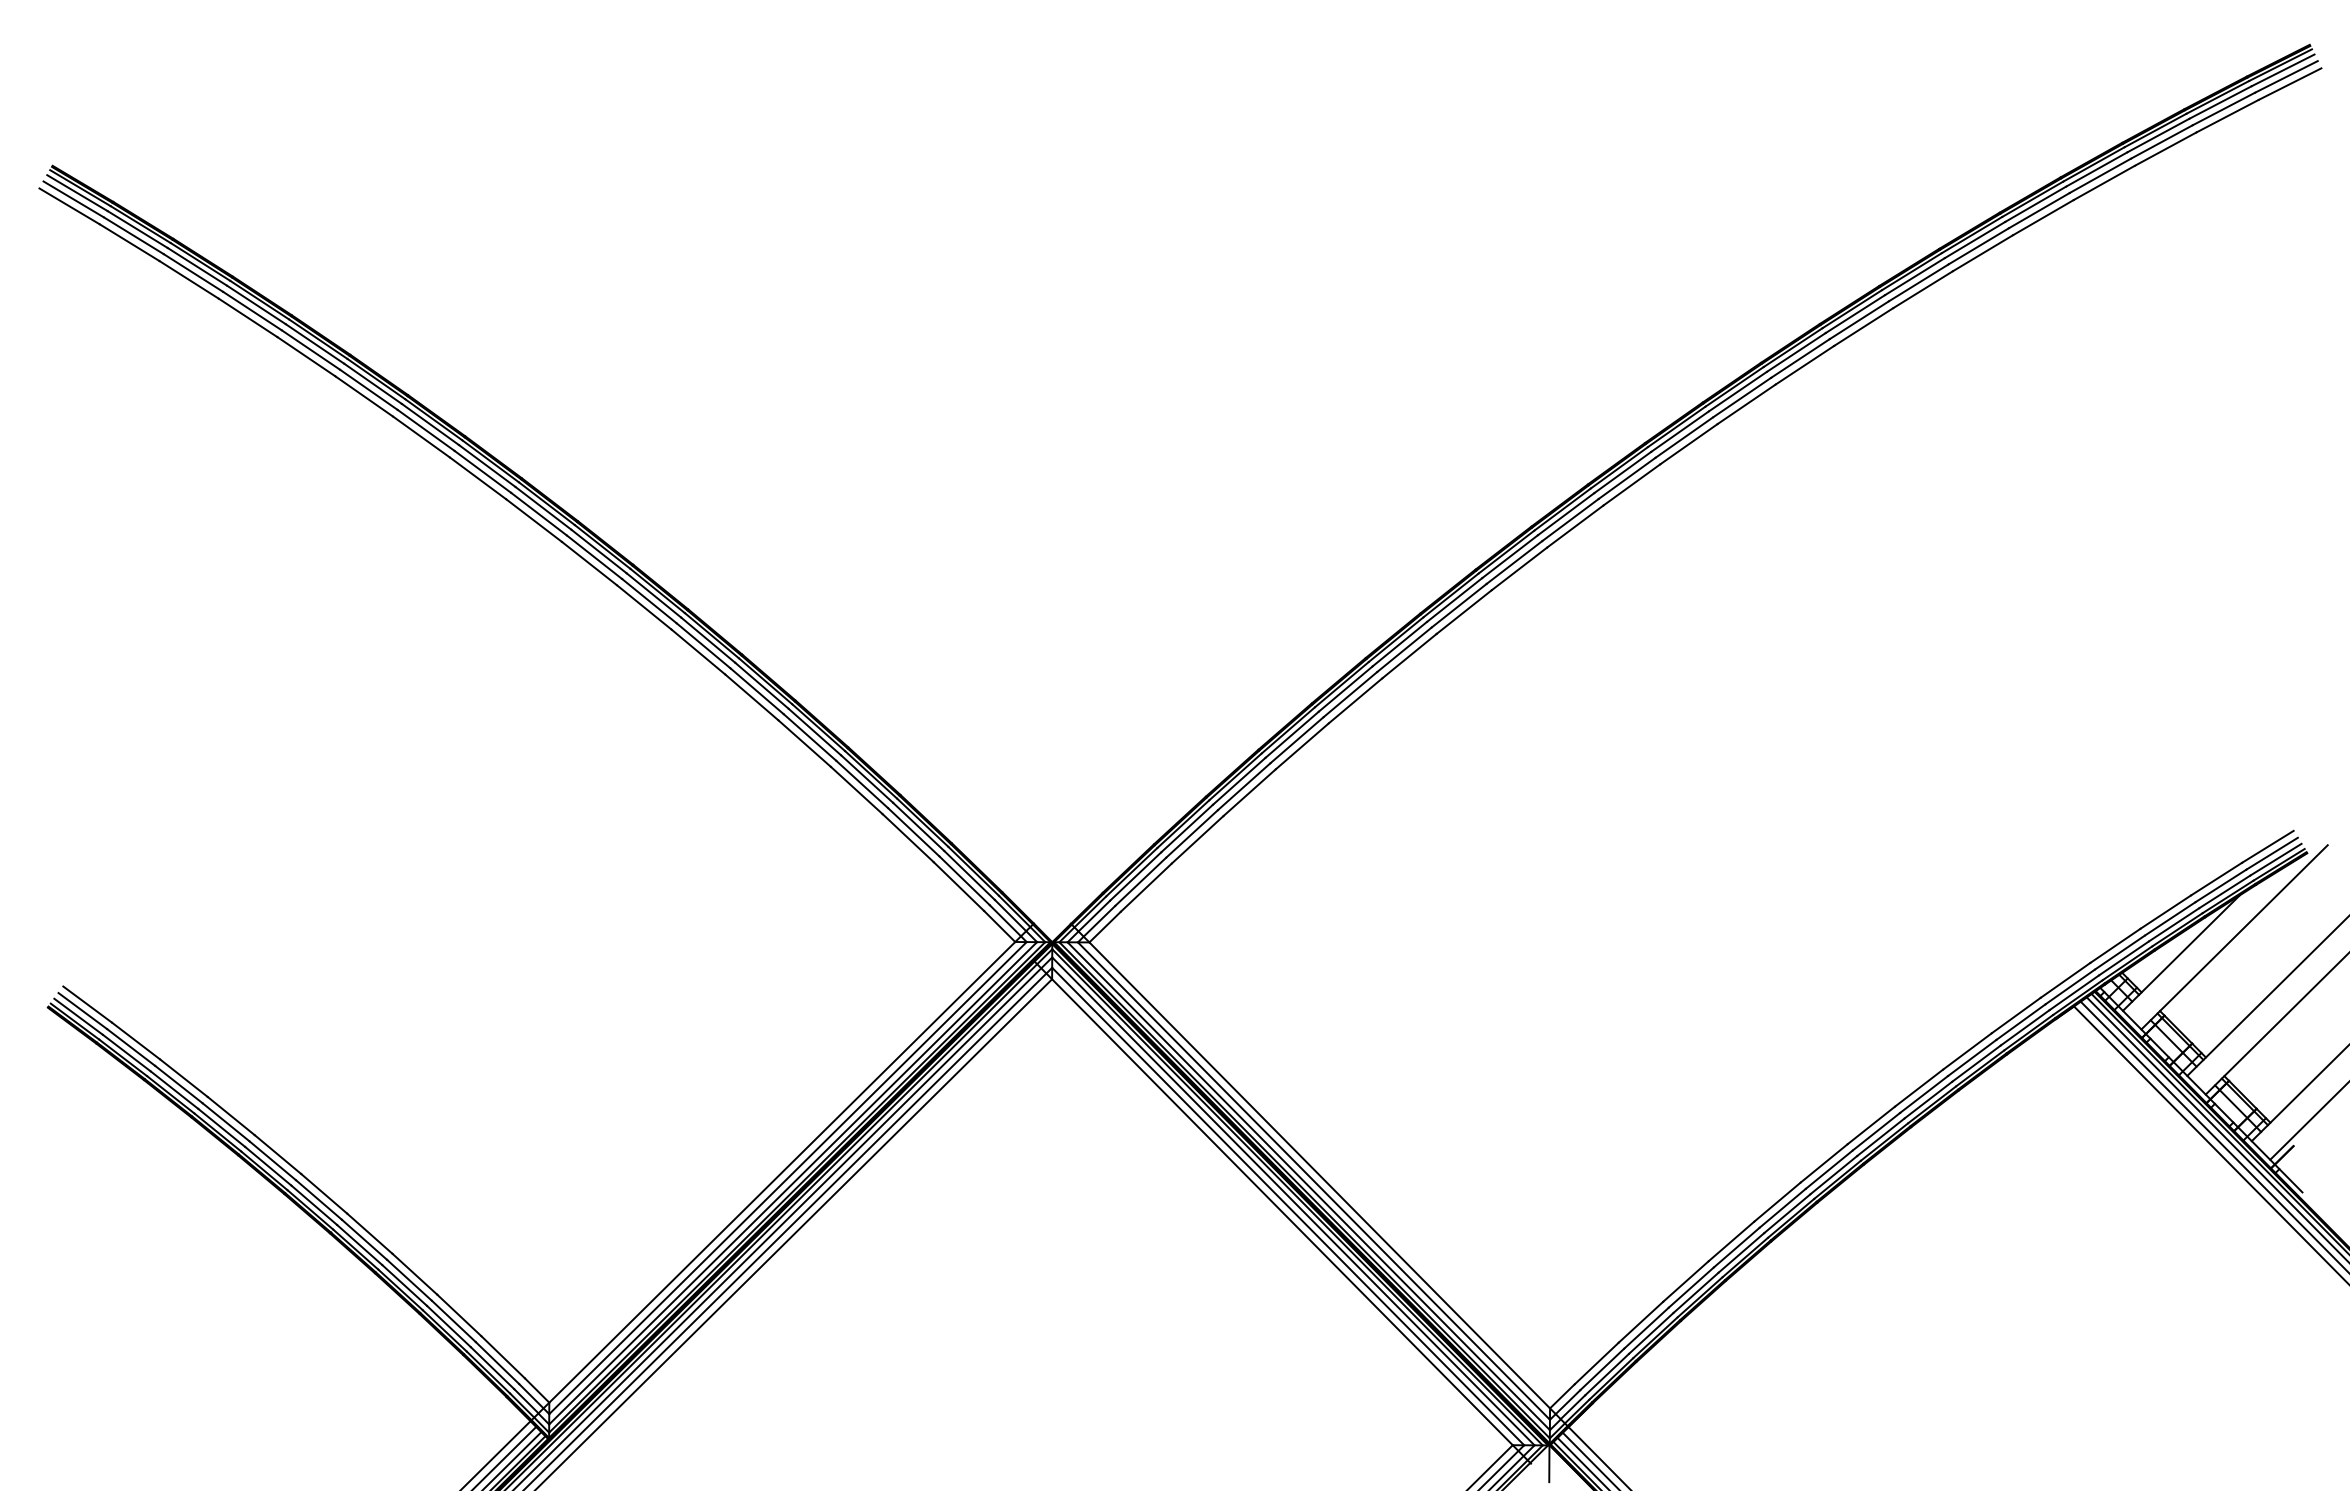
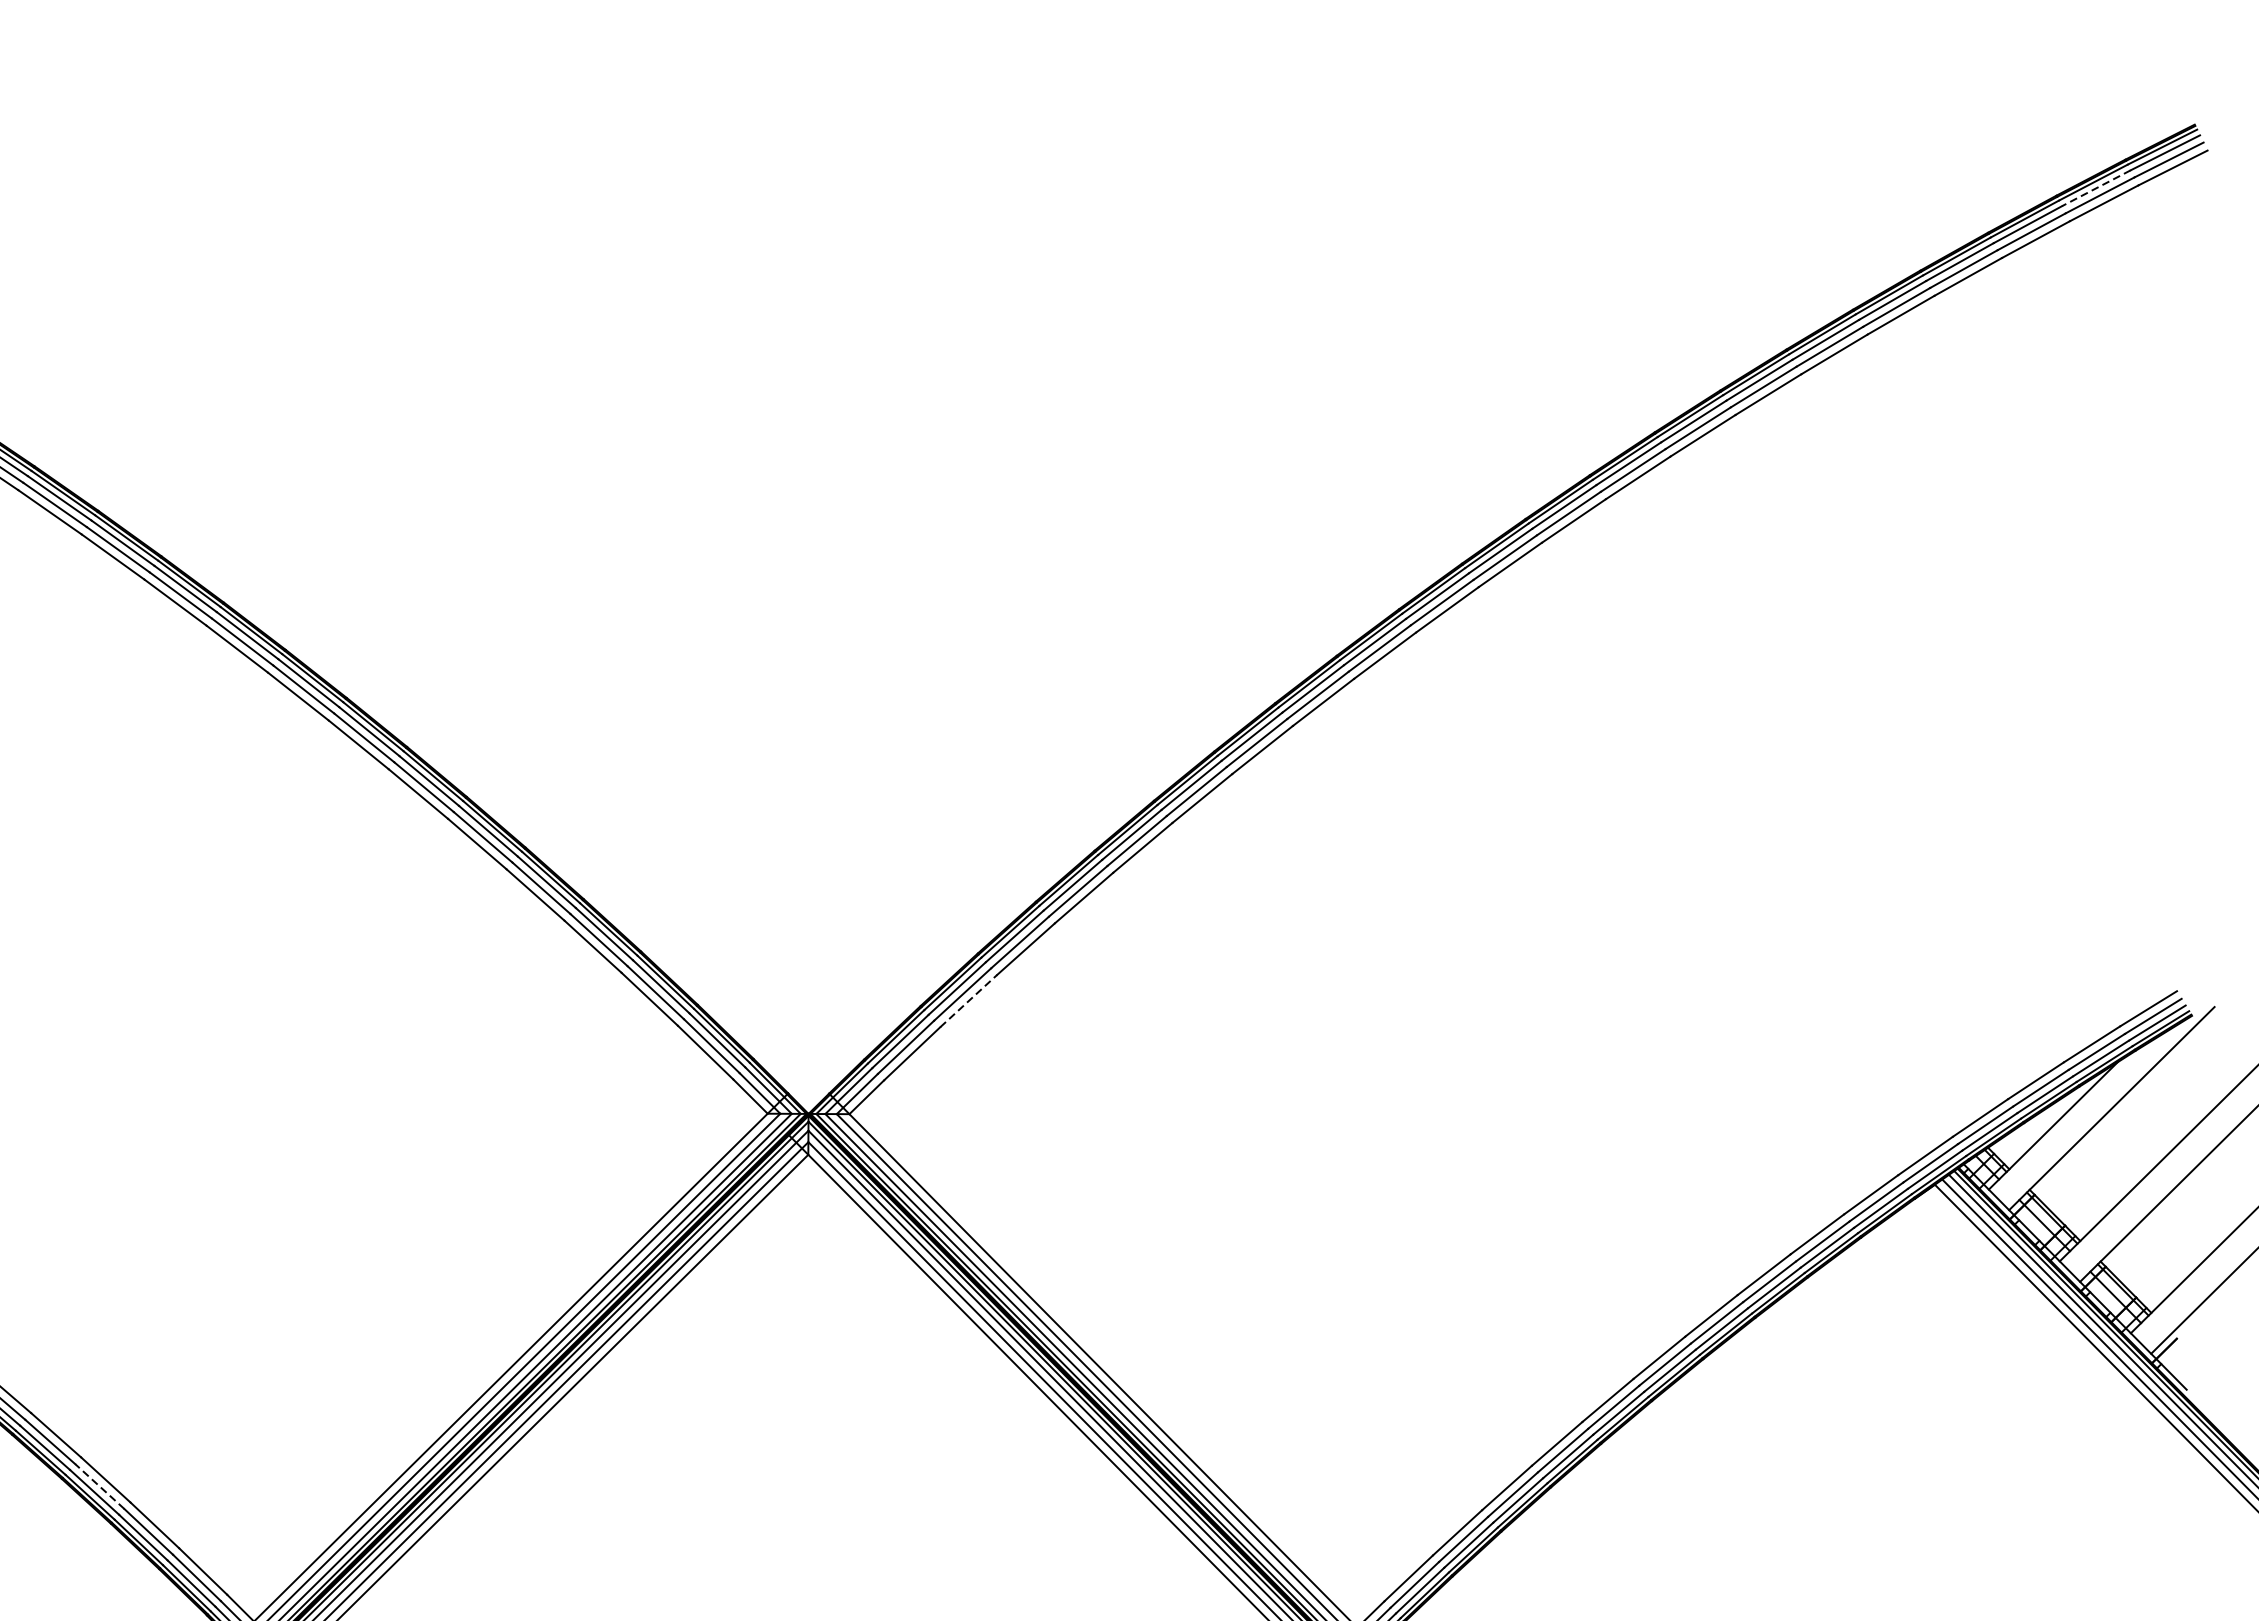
line: (2220, 102) -> (2096, 188), solid -> dashed
line: (1197, 839) -> (968, 1000), solid -> dashed
line: (409, 1279) -> (99, 1485), solid -> dashed

